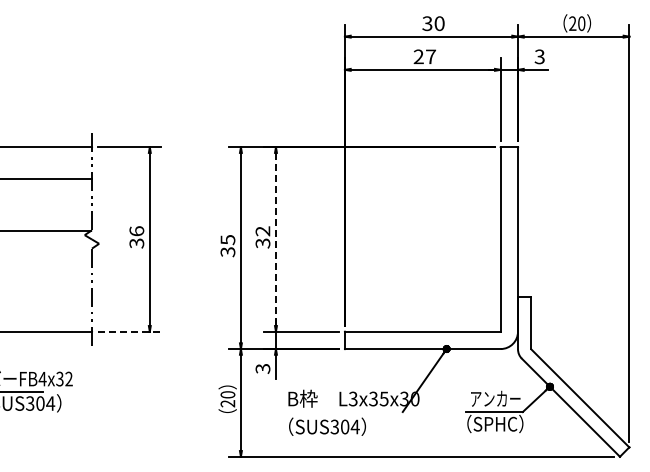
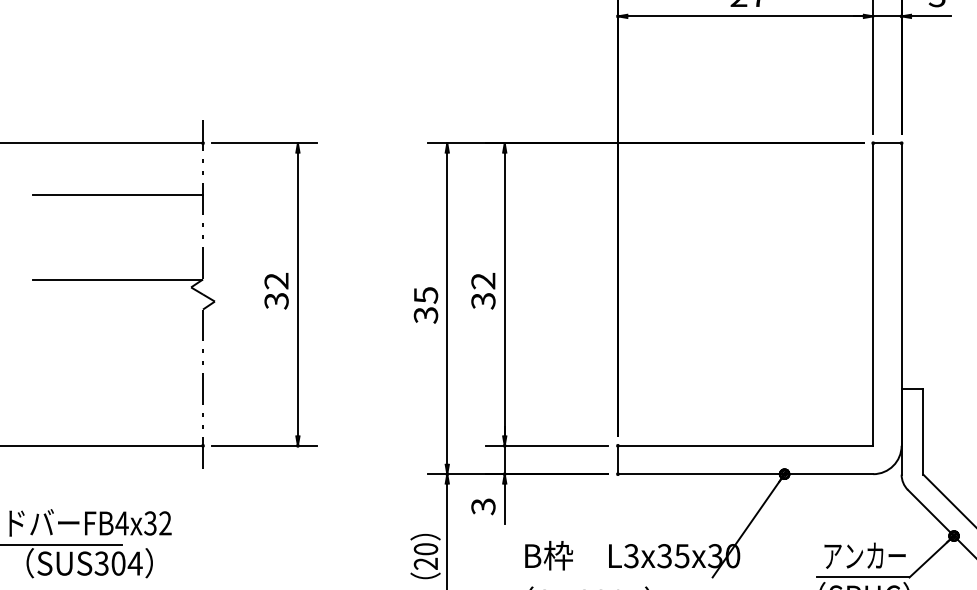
text: (136, 231) -> (276, 281), 36 -> 32
line: (275, 239) -> (503, 294), dashed -> solid
line: (129, 331) -> (264, 445), dashed -> solid

